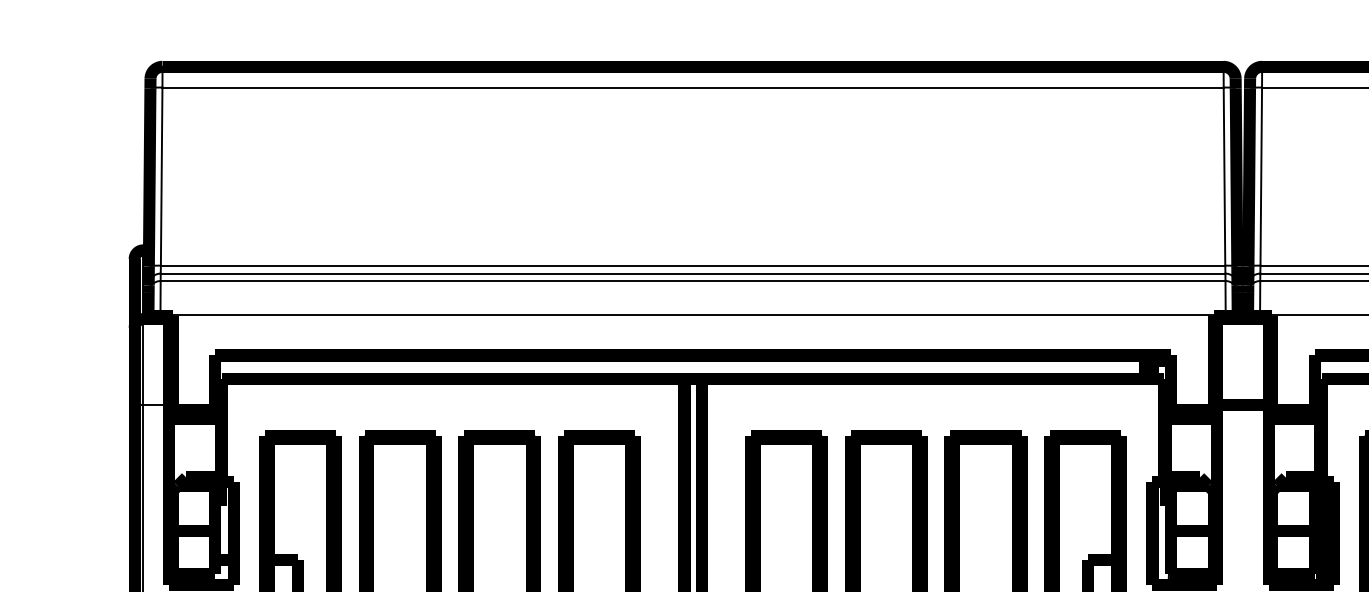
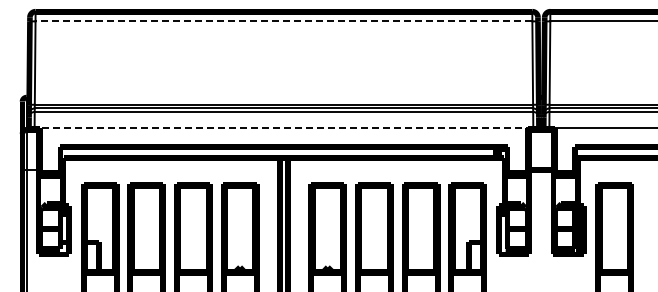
line: (692, 87) -> (283, 21), solid -> dashed
line: (692, 316) -> (283, 128), solid -> dashed

